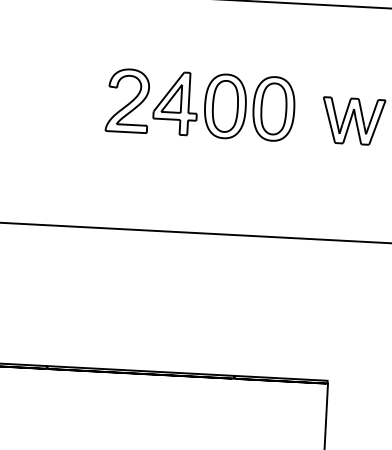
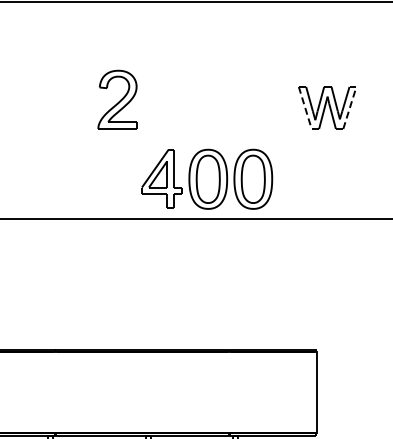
part: (224, 105) -> (207, 178), moved
line: (329, 119) -> (305, 107), solid -> dashed
line: (378, 122) -> (350, 107), solid -> dashed

